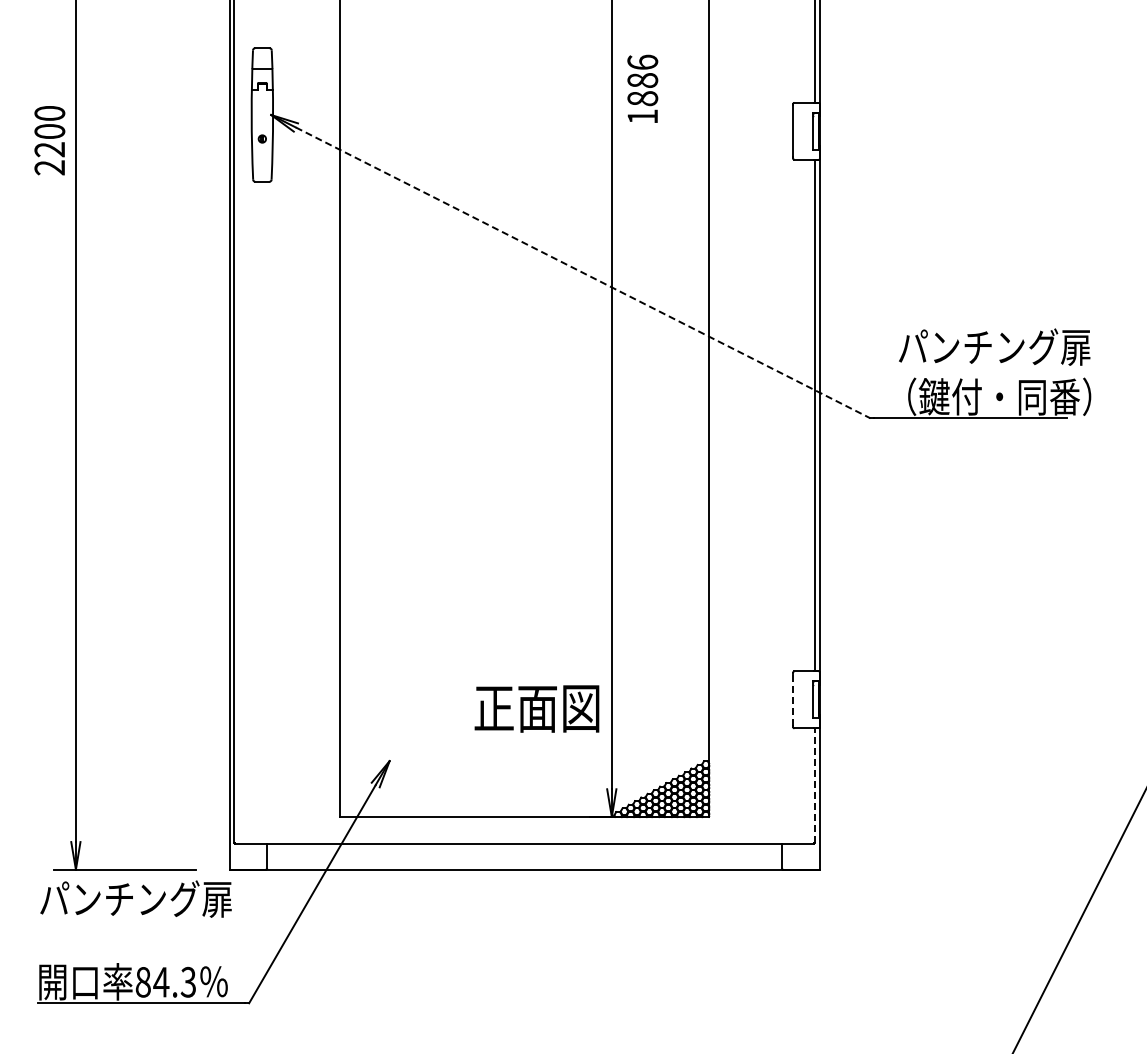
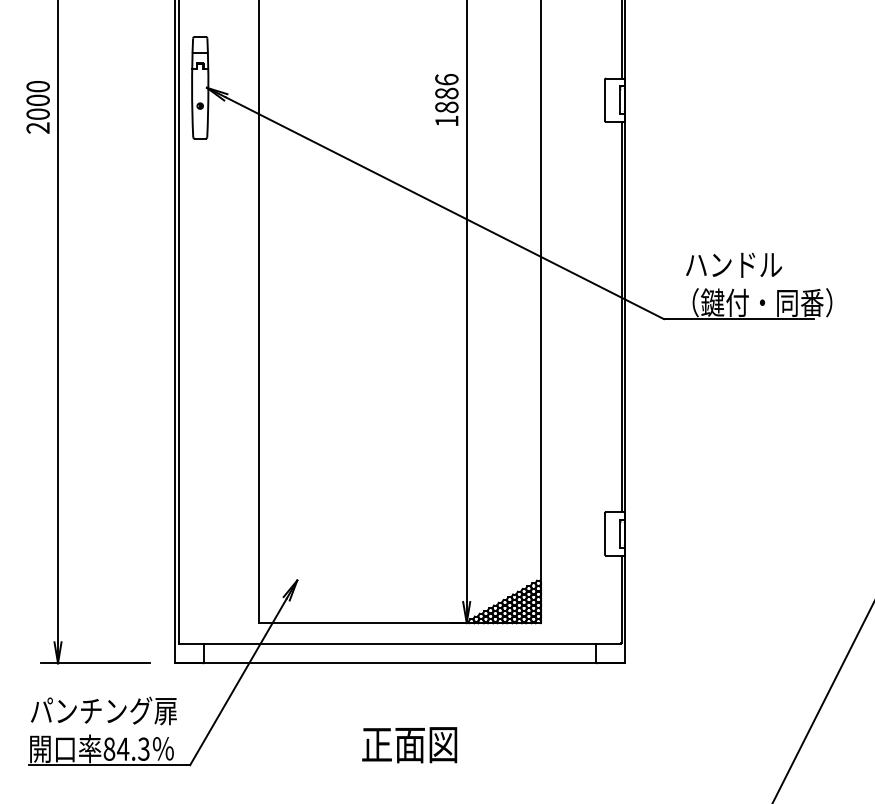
text: (642, 88) -> (446, 99), moved
text: (49, 149) -> (37, 114), 2200 -> 2000
line: (583, 272) -> (445, 207), dashed -> solid
text: (994, 346) -> (758, 264), パンチング扉 -> ハンドル
line: (792, 699) -> (604, 533), dashed -> solid
text: (536, 708) -> (409, 744), moved
line: (815, 785) -> (622, 599), dashed -> solid
text: (135, 898) -> (103, 710), moved

